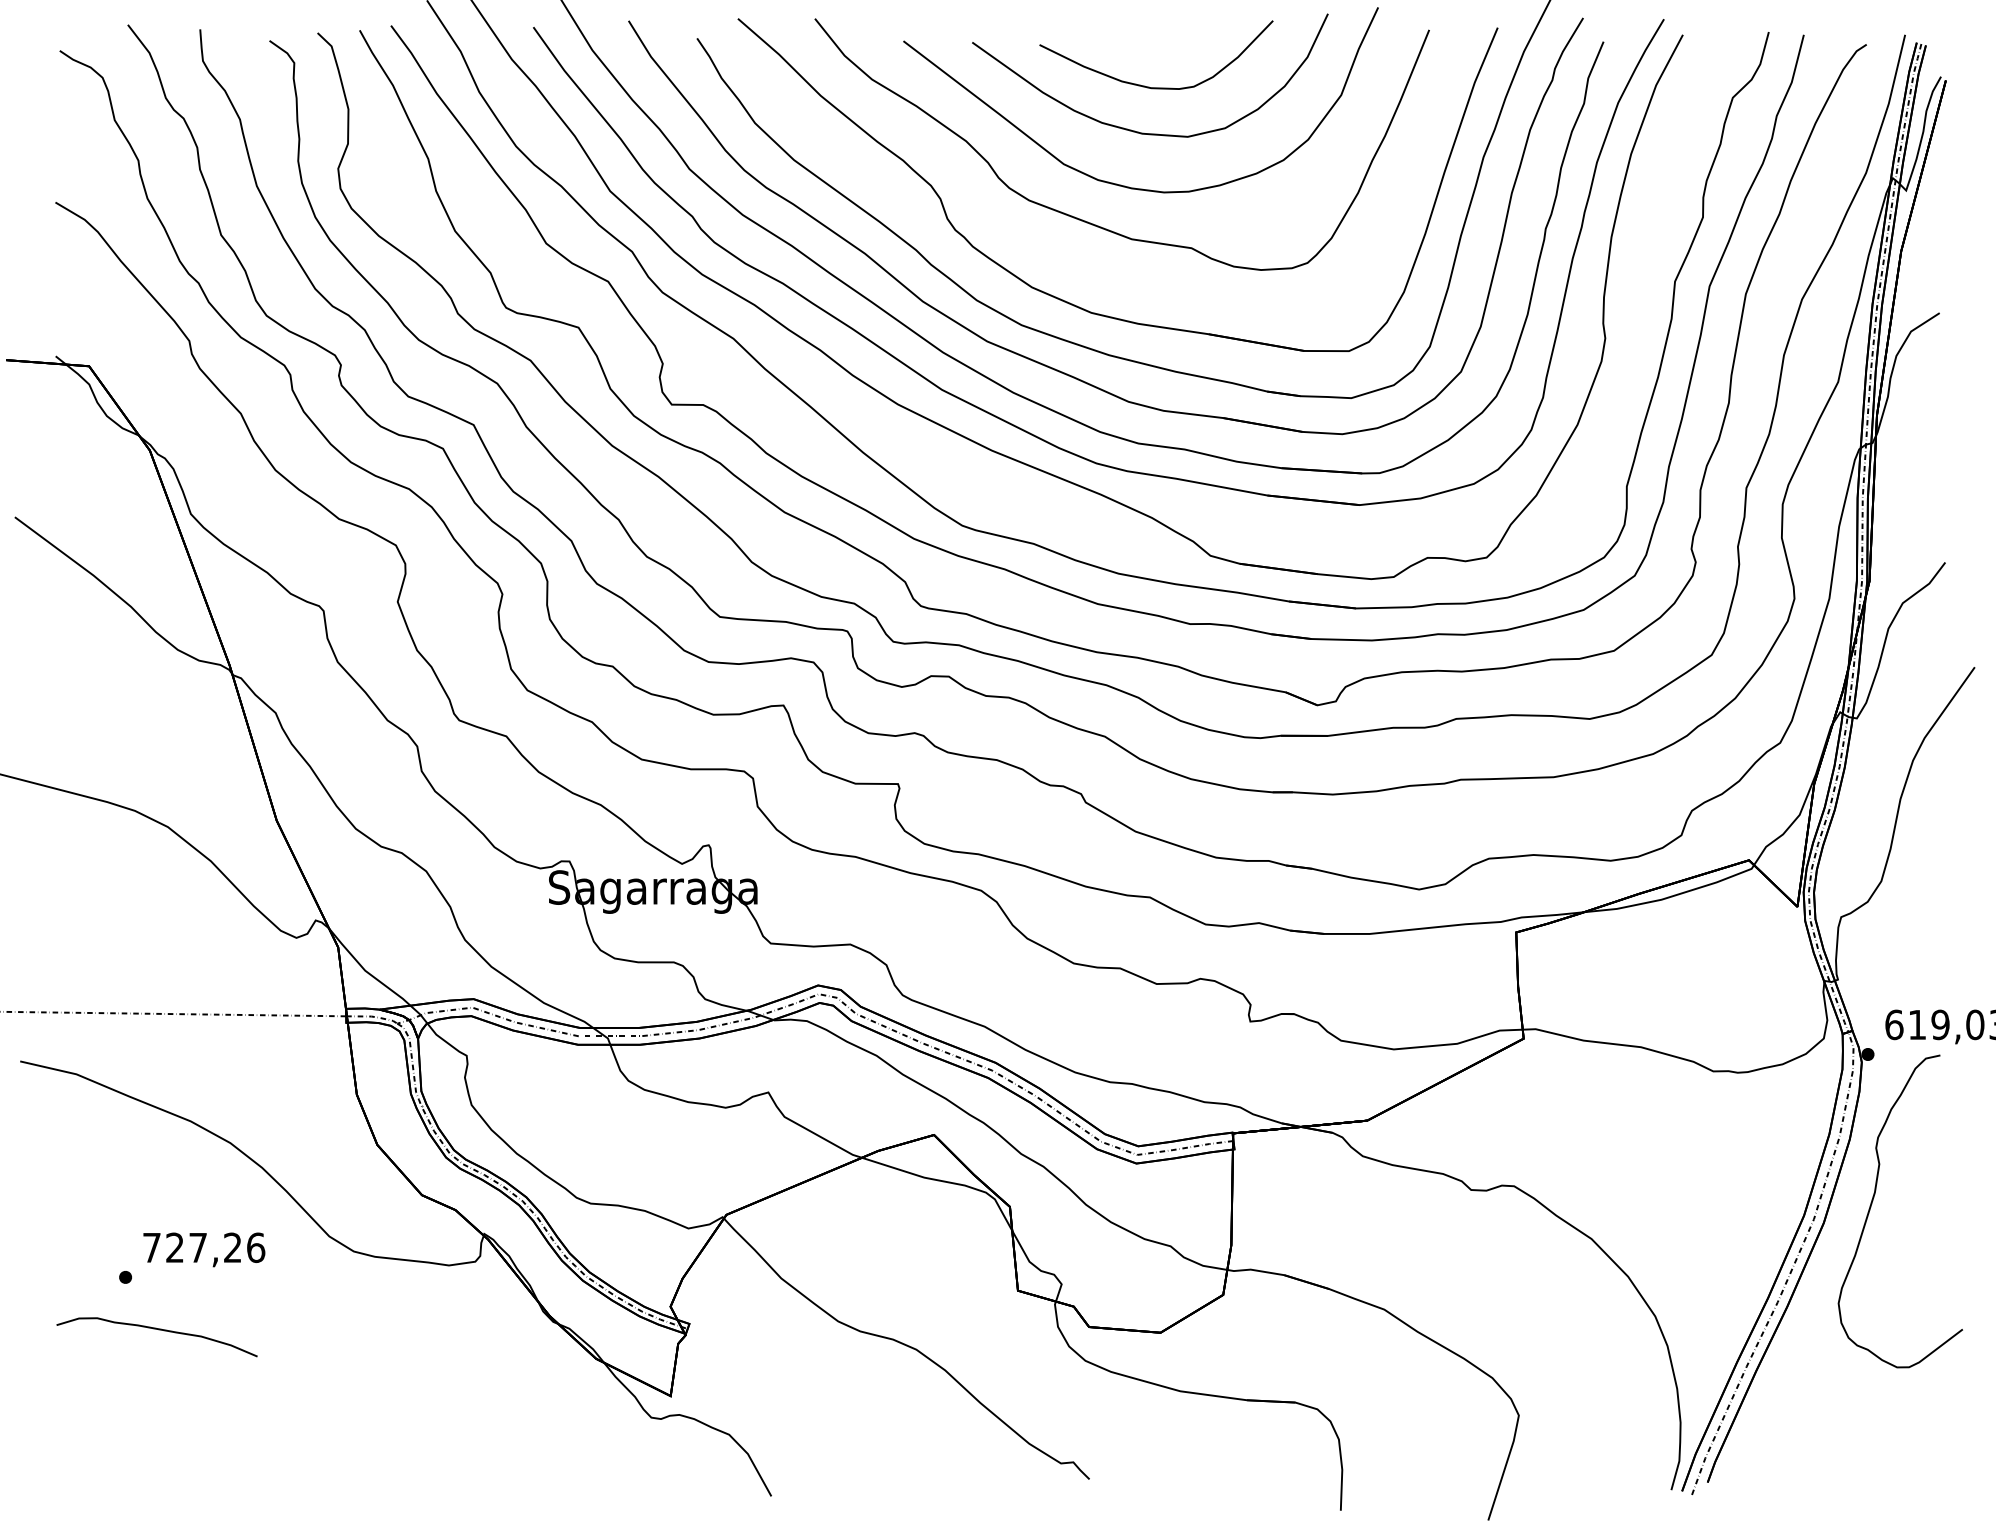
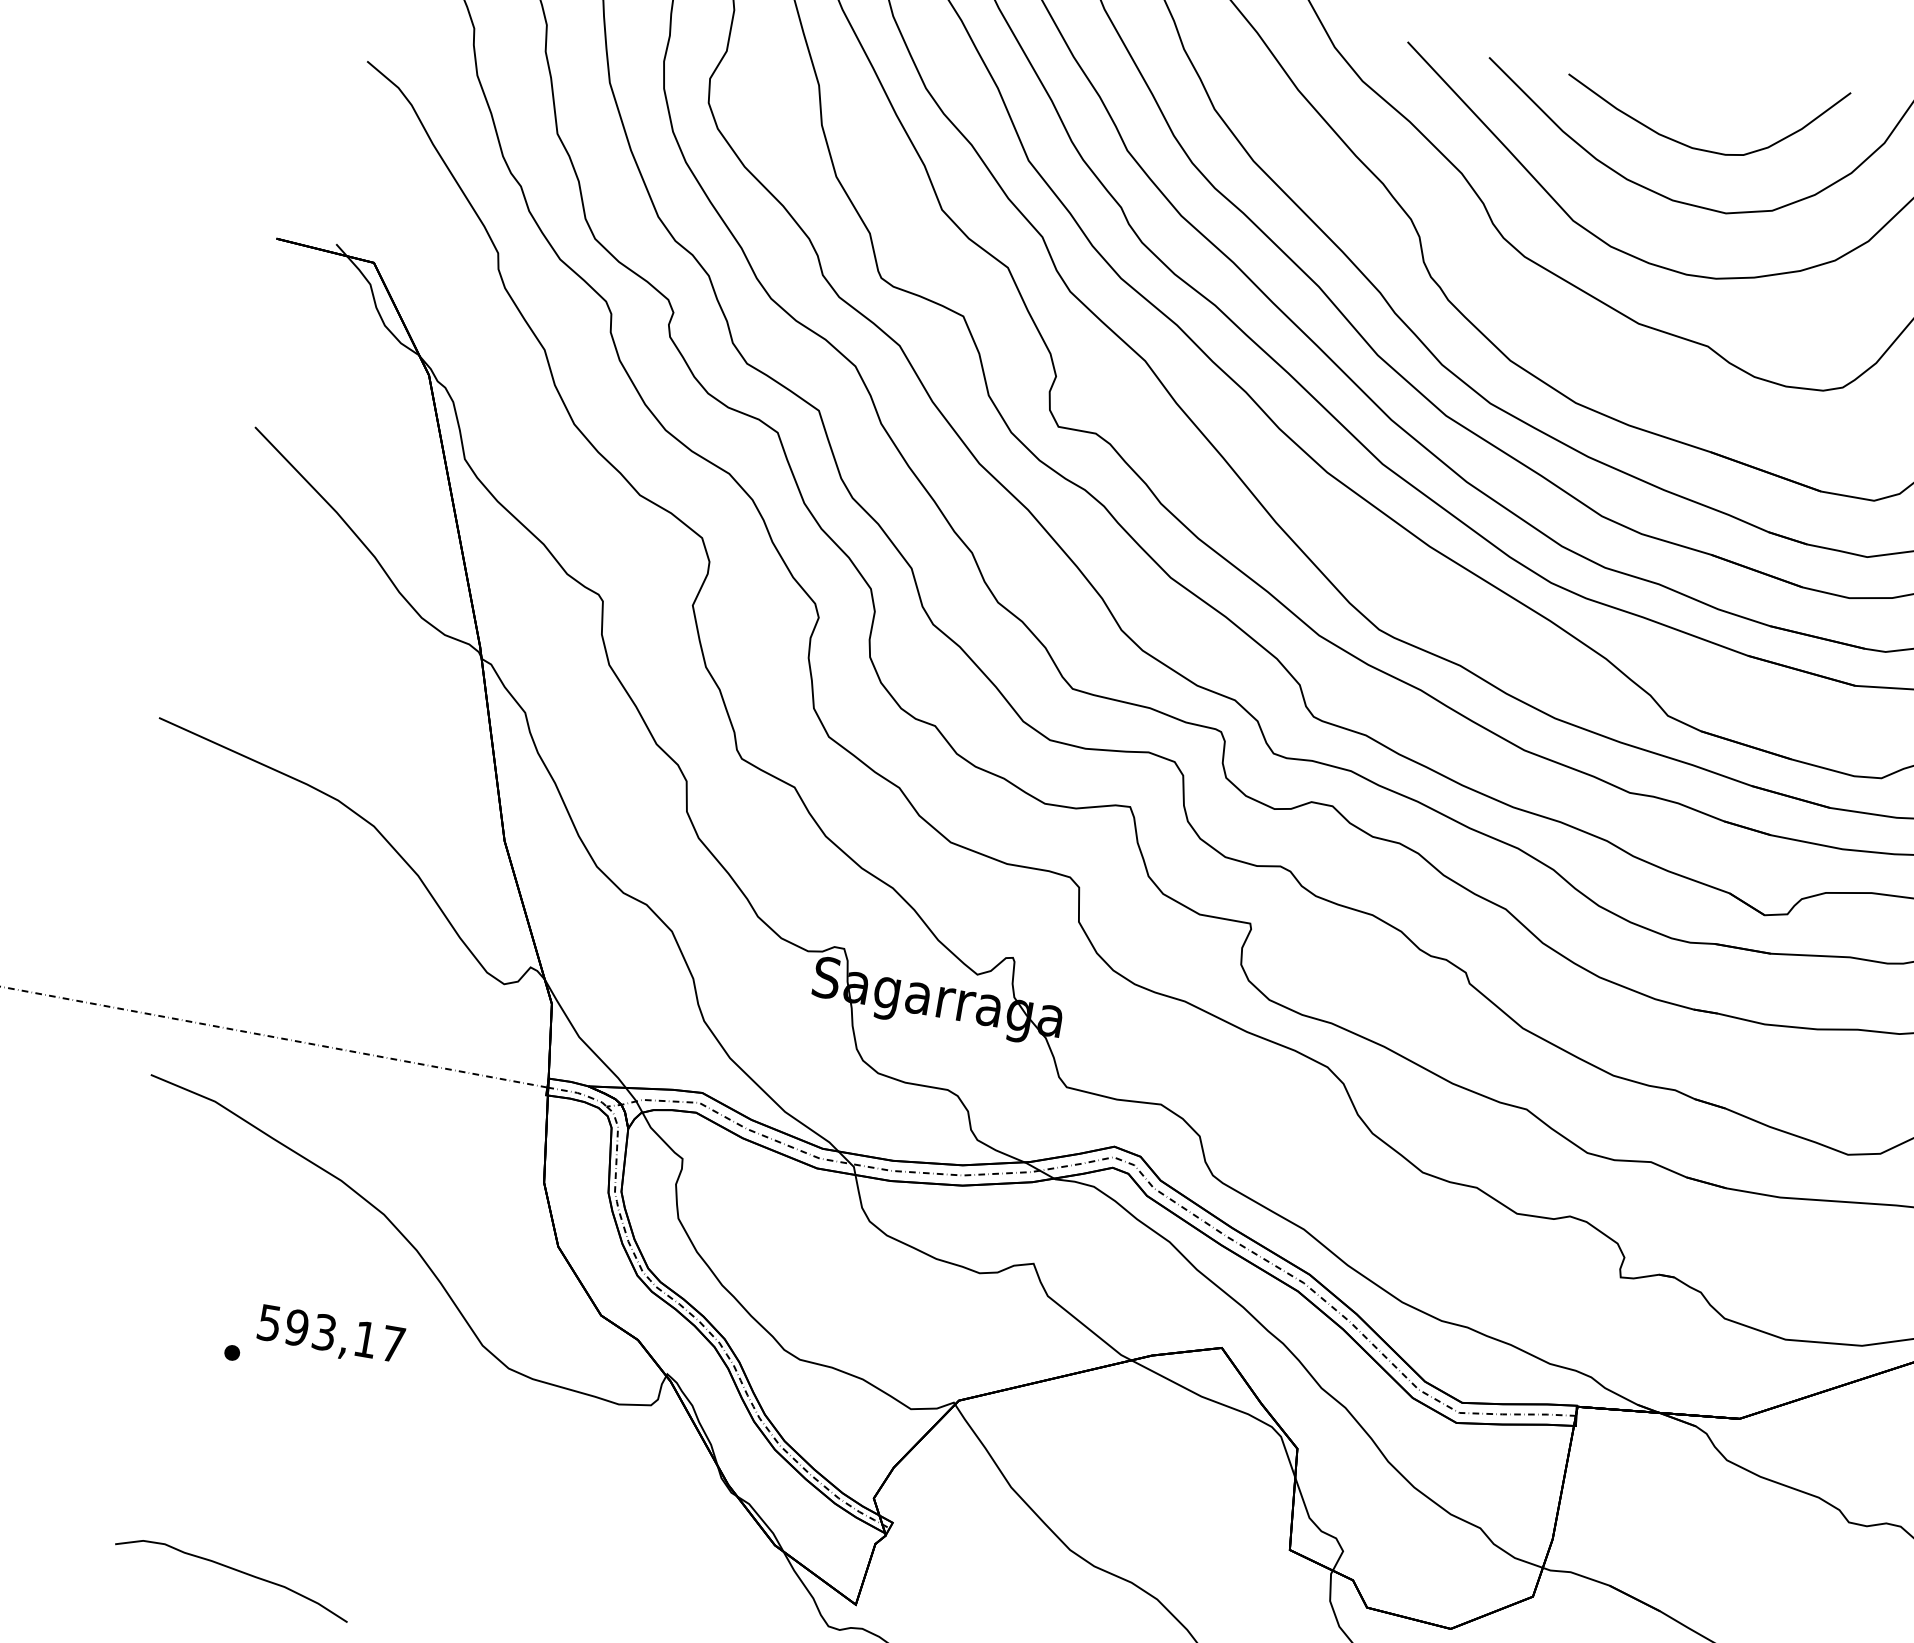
text: (204, 1247) -> (332, 1333), 727,26 -> 593,17
curve: (158, 1330) -> (235, 1571), moved

